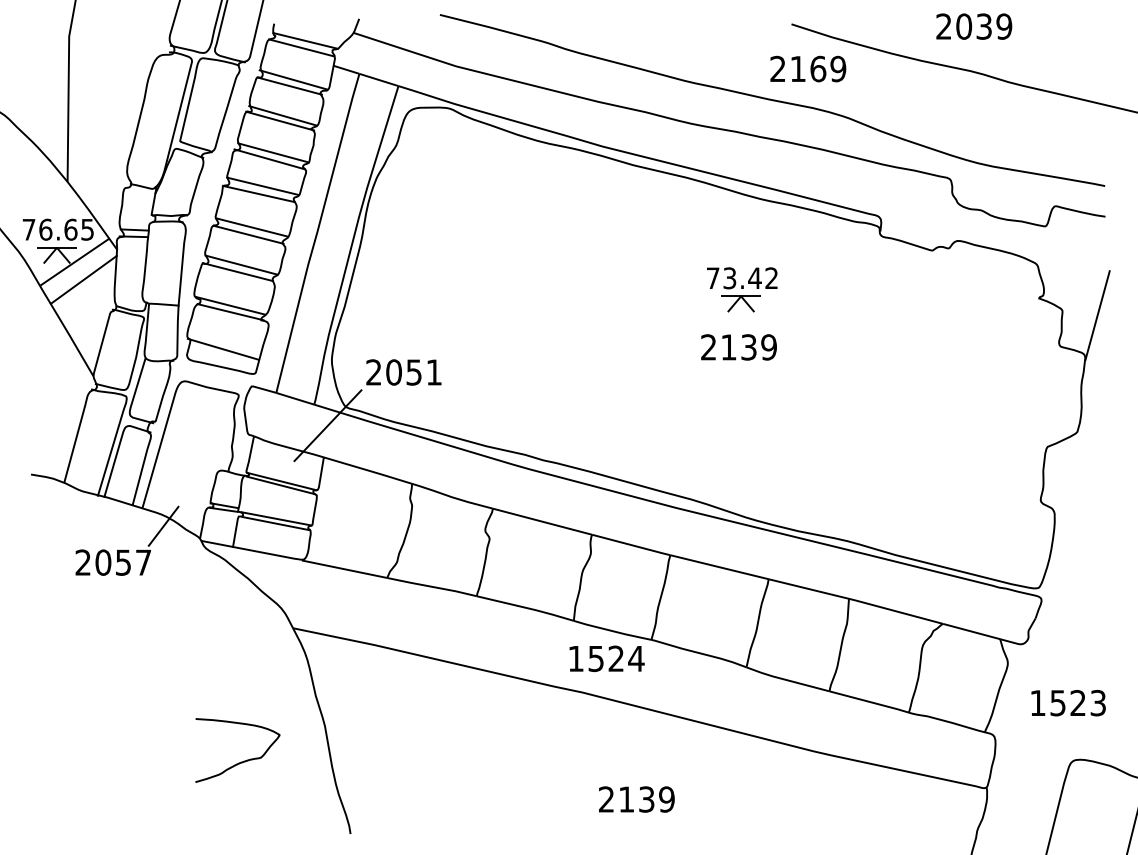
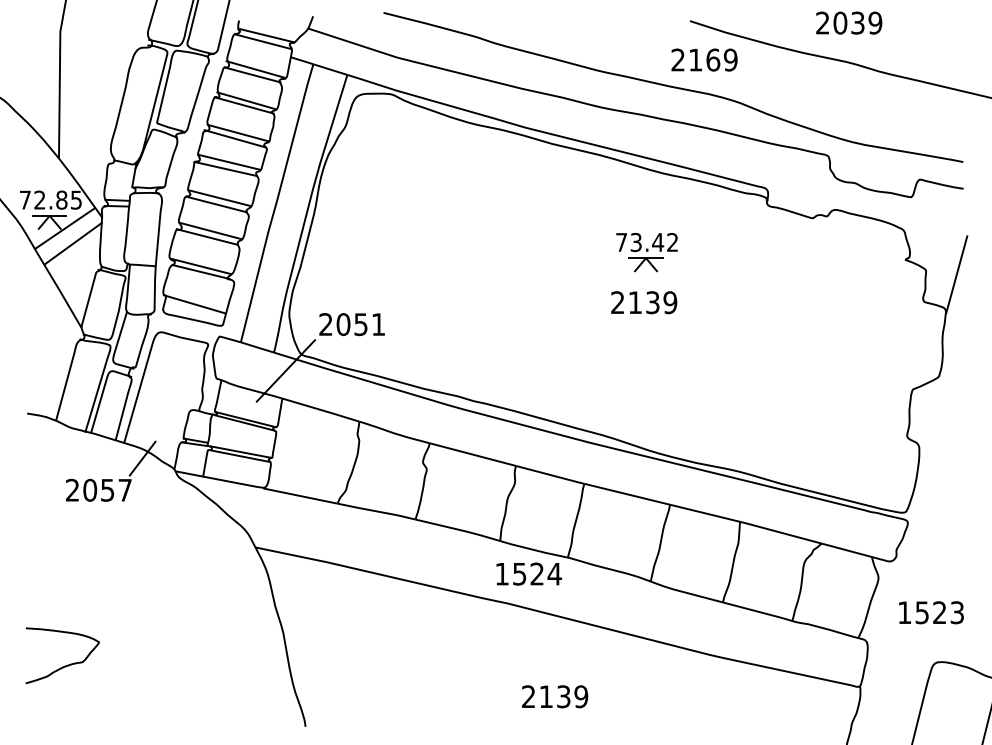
text: (58, 229) -> (51, 199), 76.65 -> 72.85
curve: (241, 761) -> (65, 665), moved

